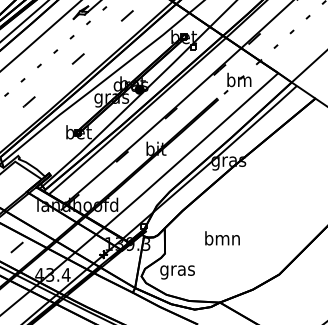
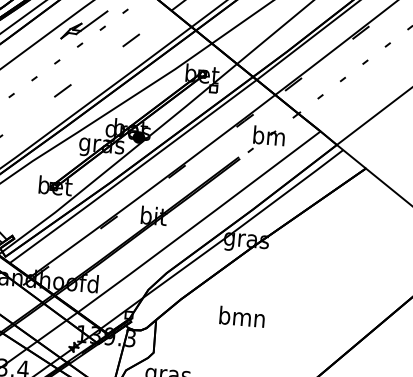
text: (222, 238) -> (242, 317), moved

